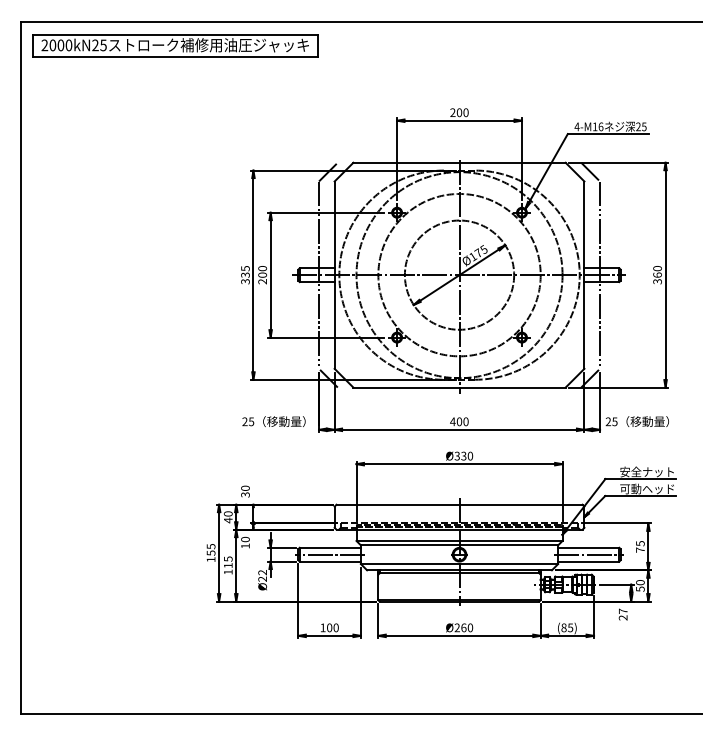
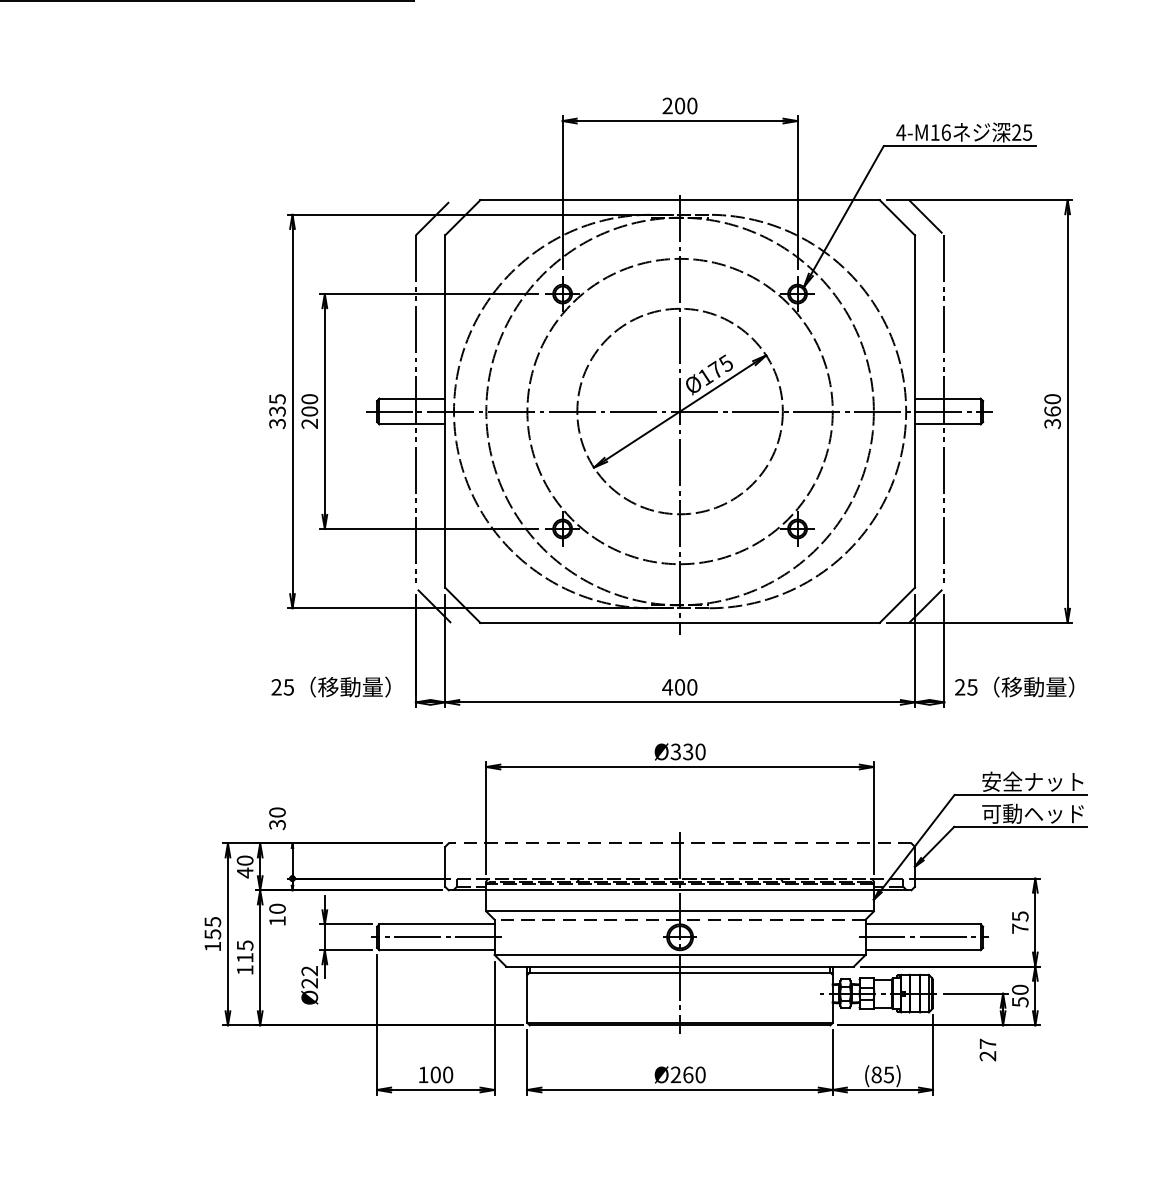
line: (459, 504) -> (680, 842), solid -> dashed
line: (459, 545) -> (680, 920), solid -> dashed

